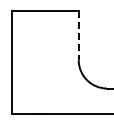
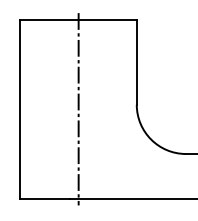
line: (78, 36) -> (136, 63), dashed -> solid
line: (45, 62) -> (78, 108), added

